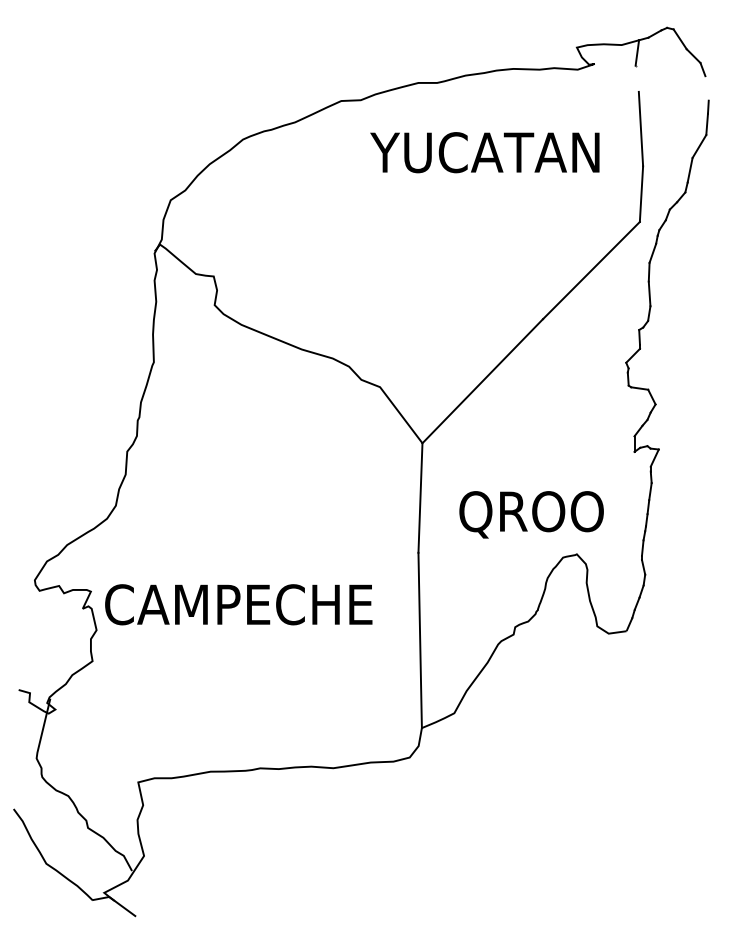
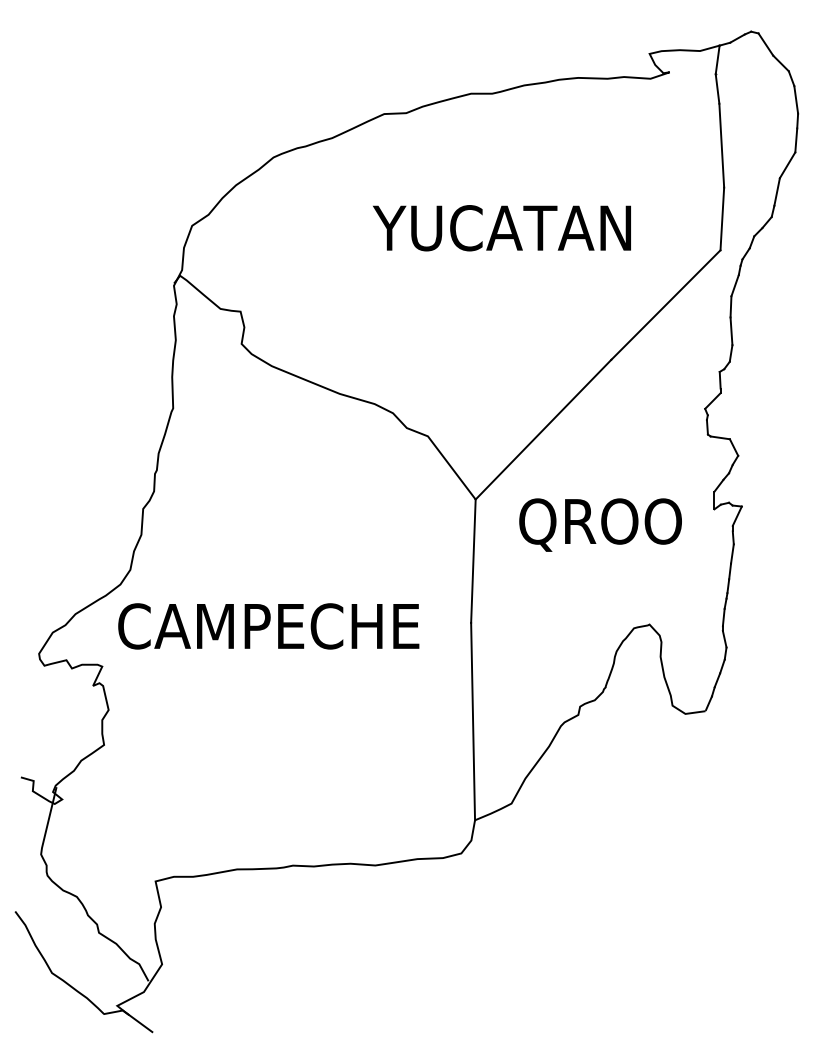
line: (637, 78) -> (717, 88), added
line: (707, 88) -> (796, 99), added
text: (484, 152) -> (501, 228), moved
text: (531, 514) -> (600, 524), moved
text: (238, 604) -> (268, 626), moved

